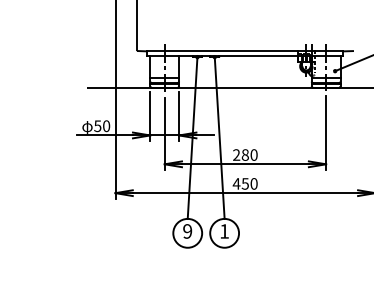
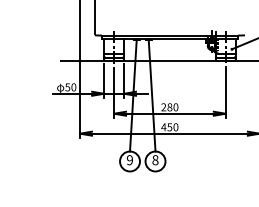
text: (224, 231) -> (155, 160), 1 -> 8

